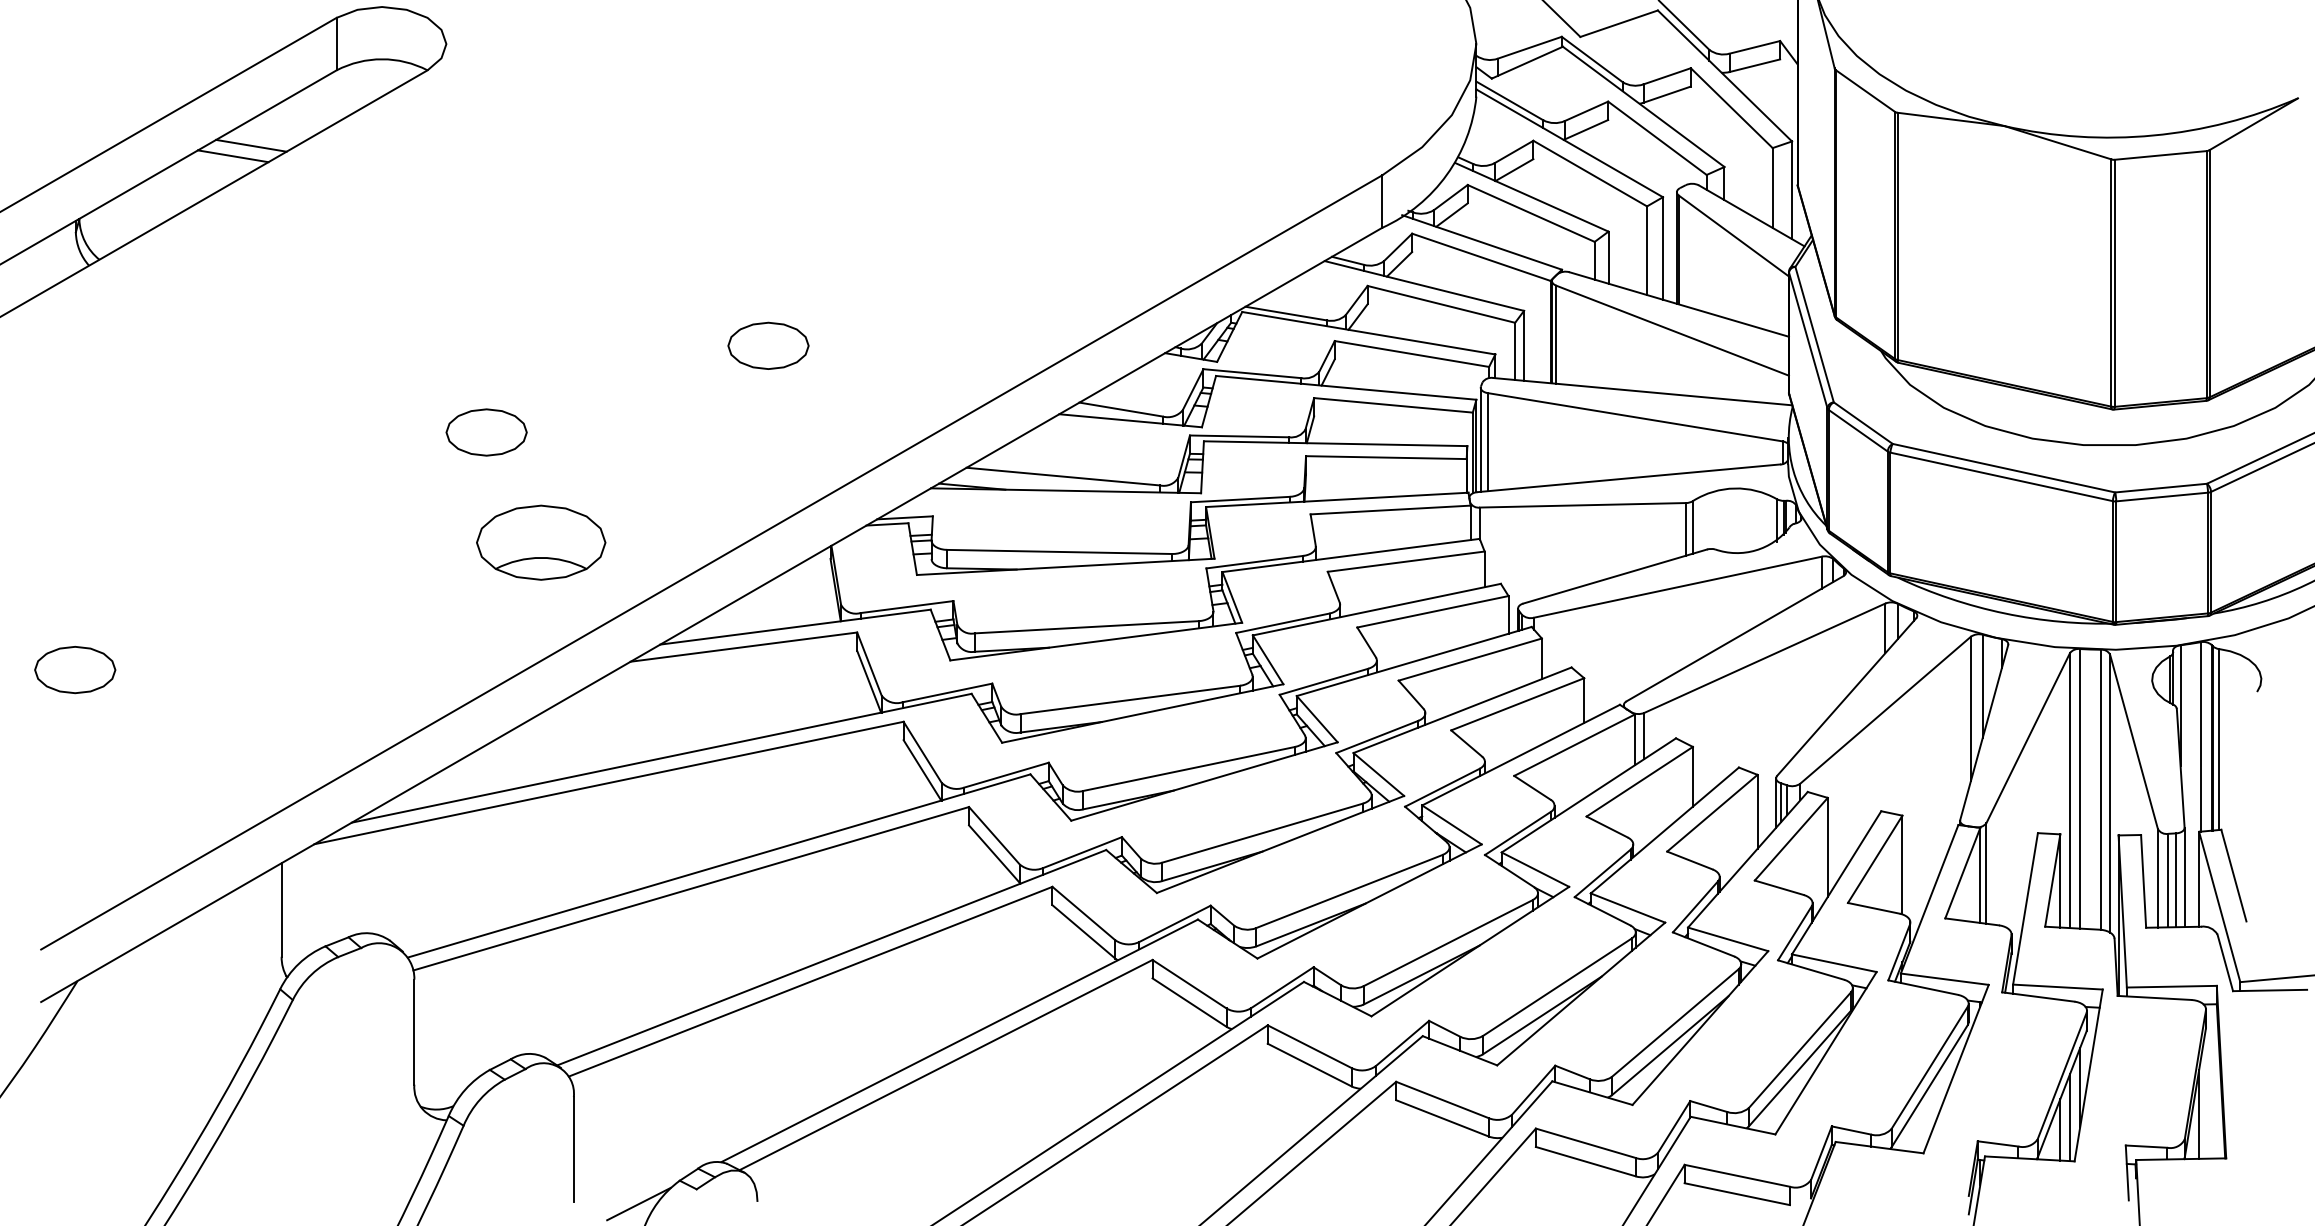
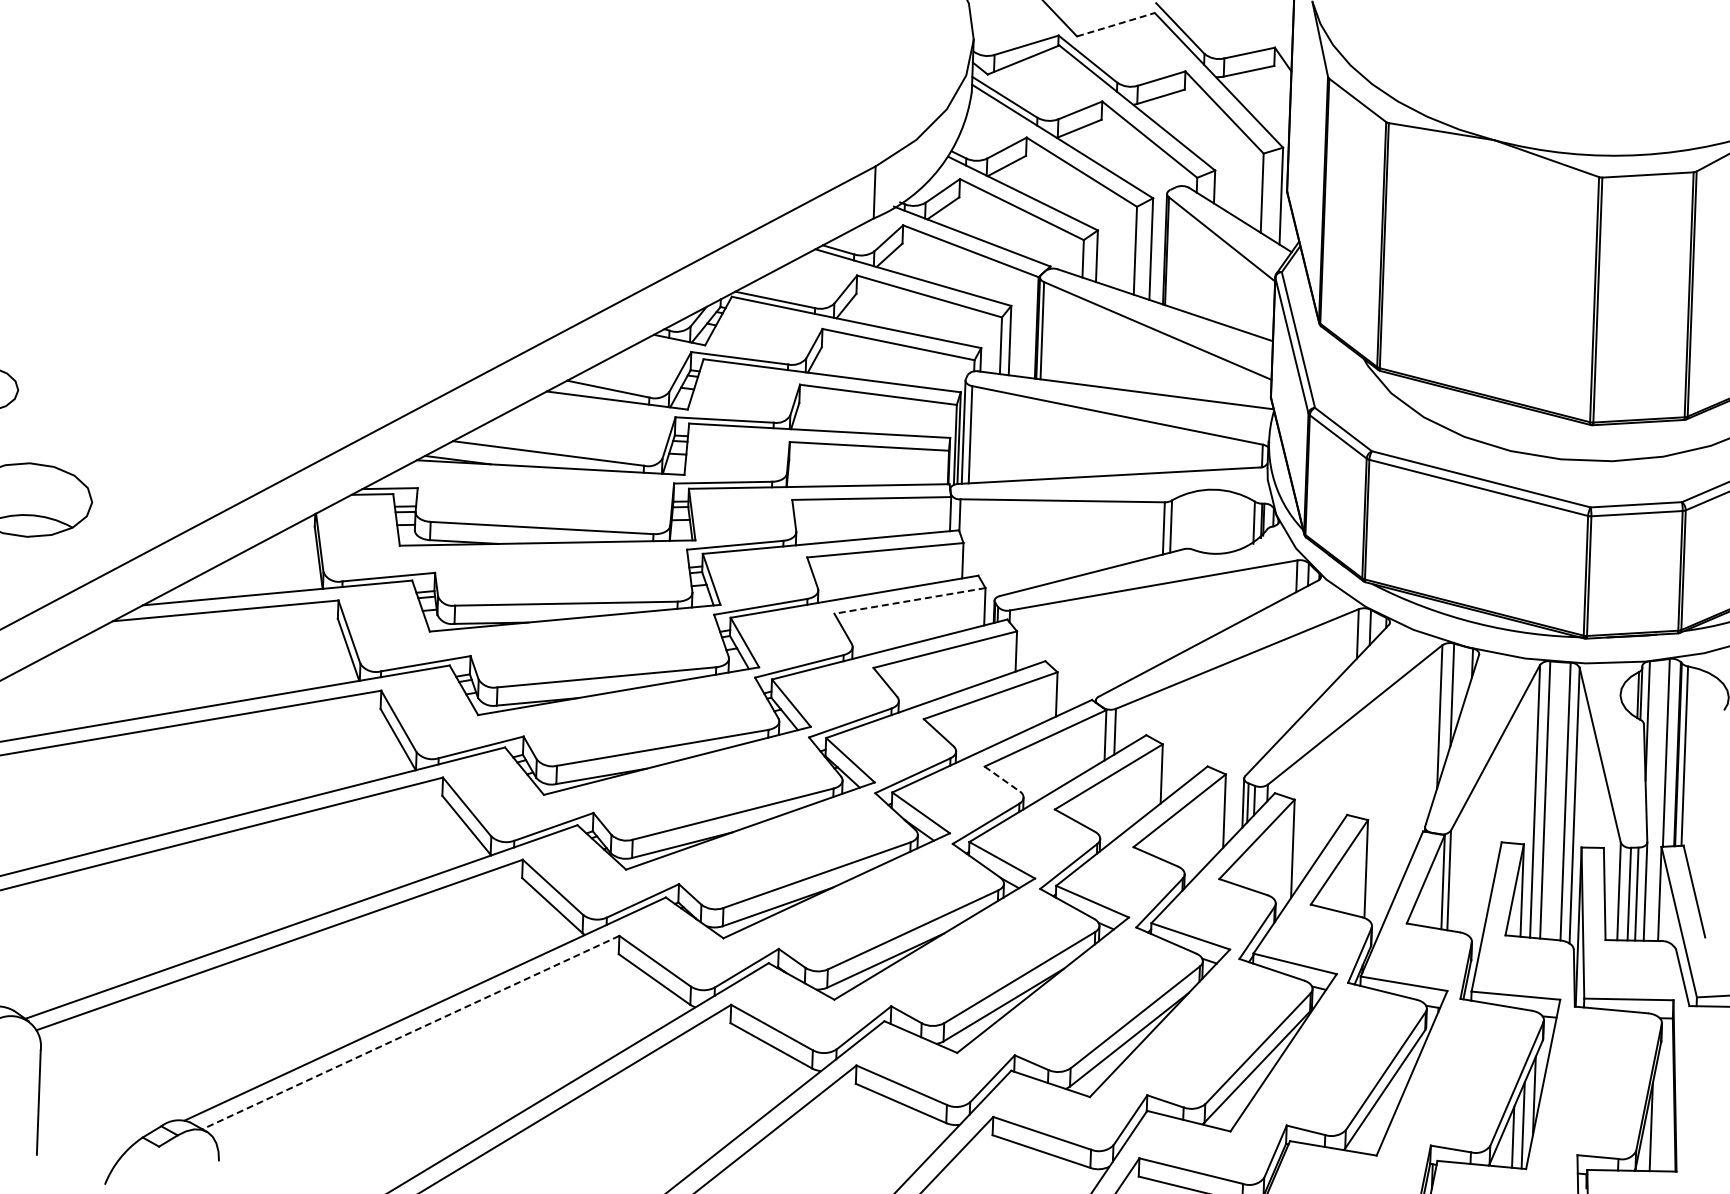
line: (1619, 23) -> (1116, 24), solid -> dashed
part: (768, 345) -> (261, 312), removed
line: (1432, 611) -> (909, 600), solid -> dashed
line: (1532, 787) -> (1002, 778), solid -> dashed
line: (946, 1065) -> (411, 1033), solid -> dashed
line: (638, 1204) -> (100, 1159), removed

